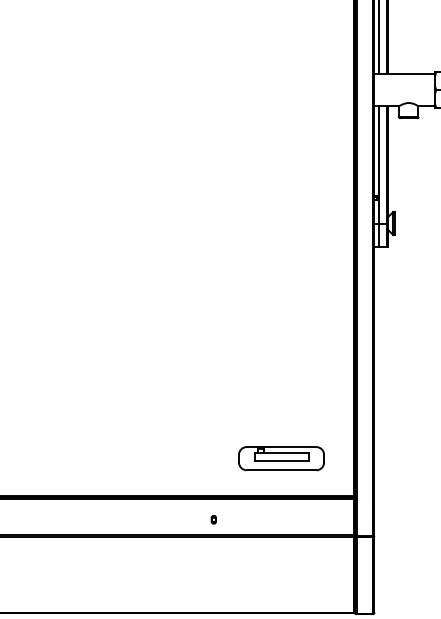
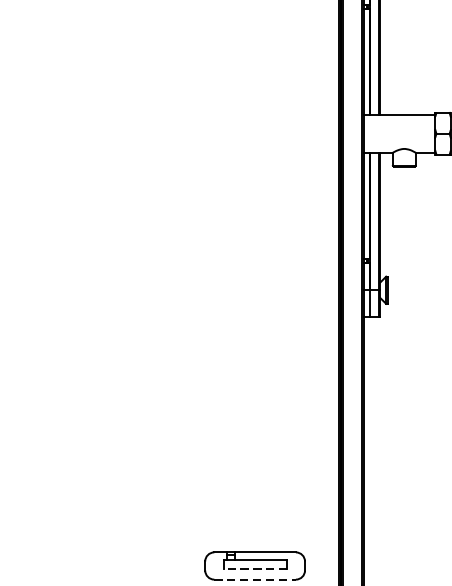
line: (281, 461) -> (255, 569), solid -> dashed
line: (281, 470) -> (255, 579), solid -> dashed

